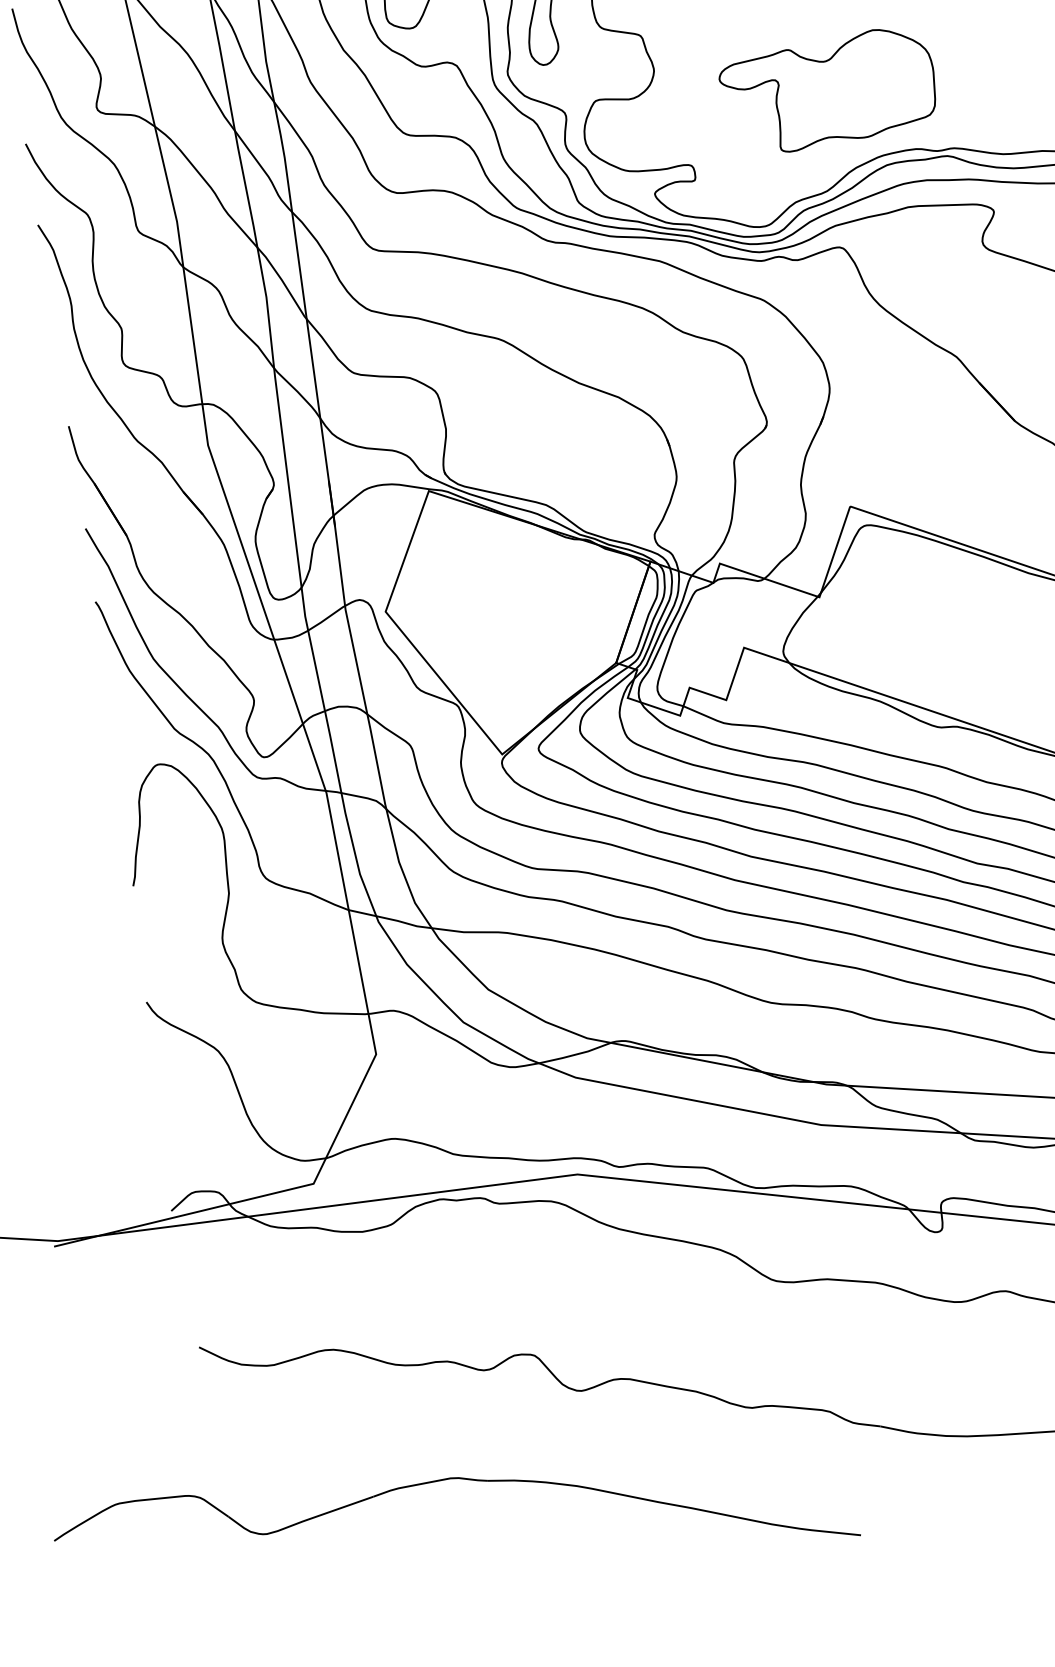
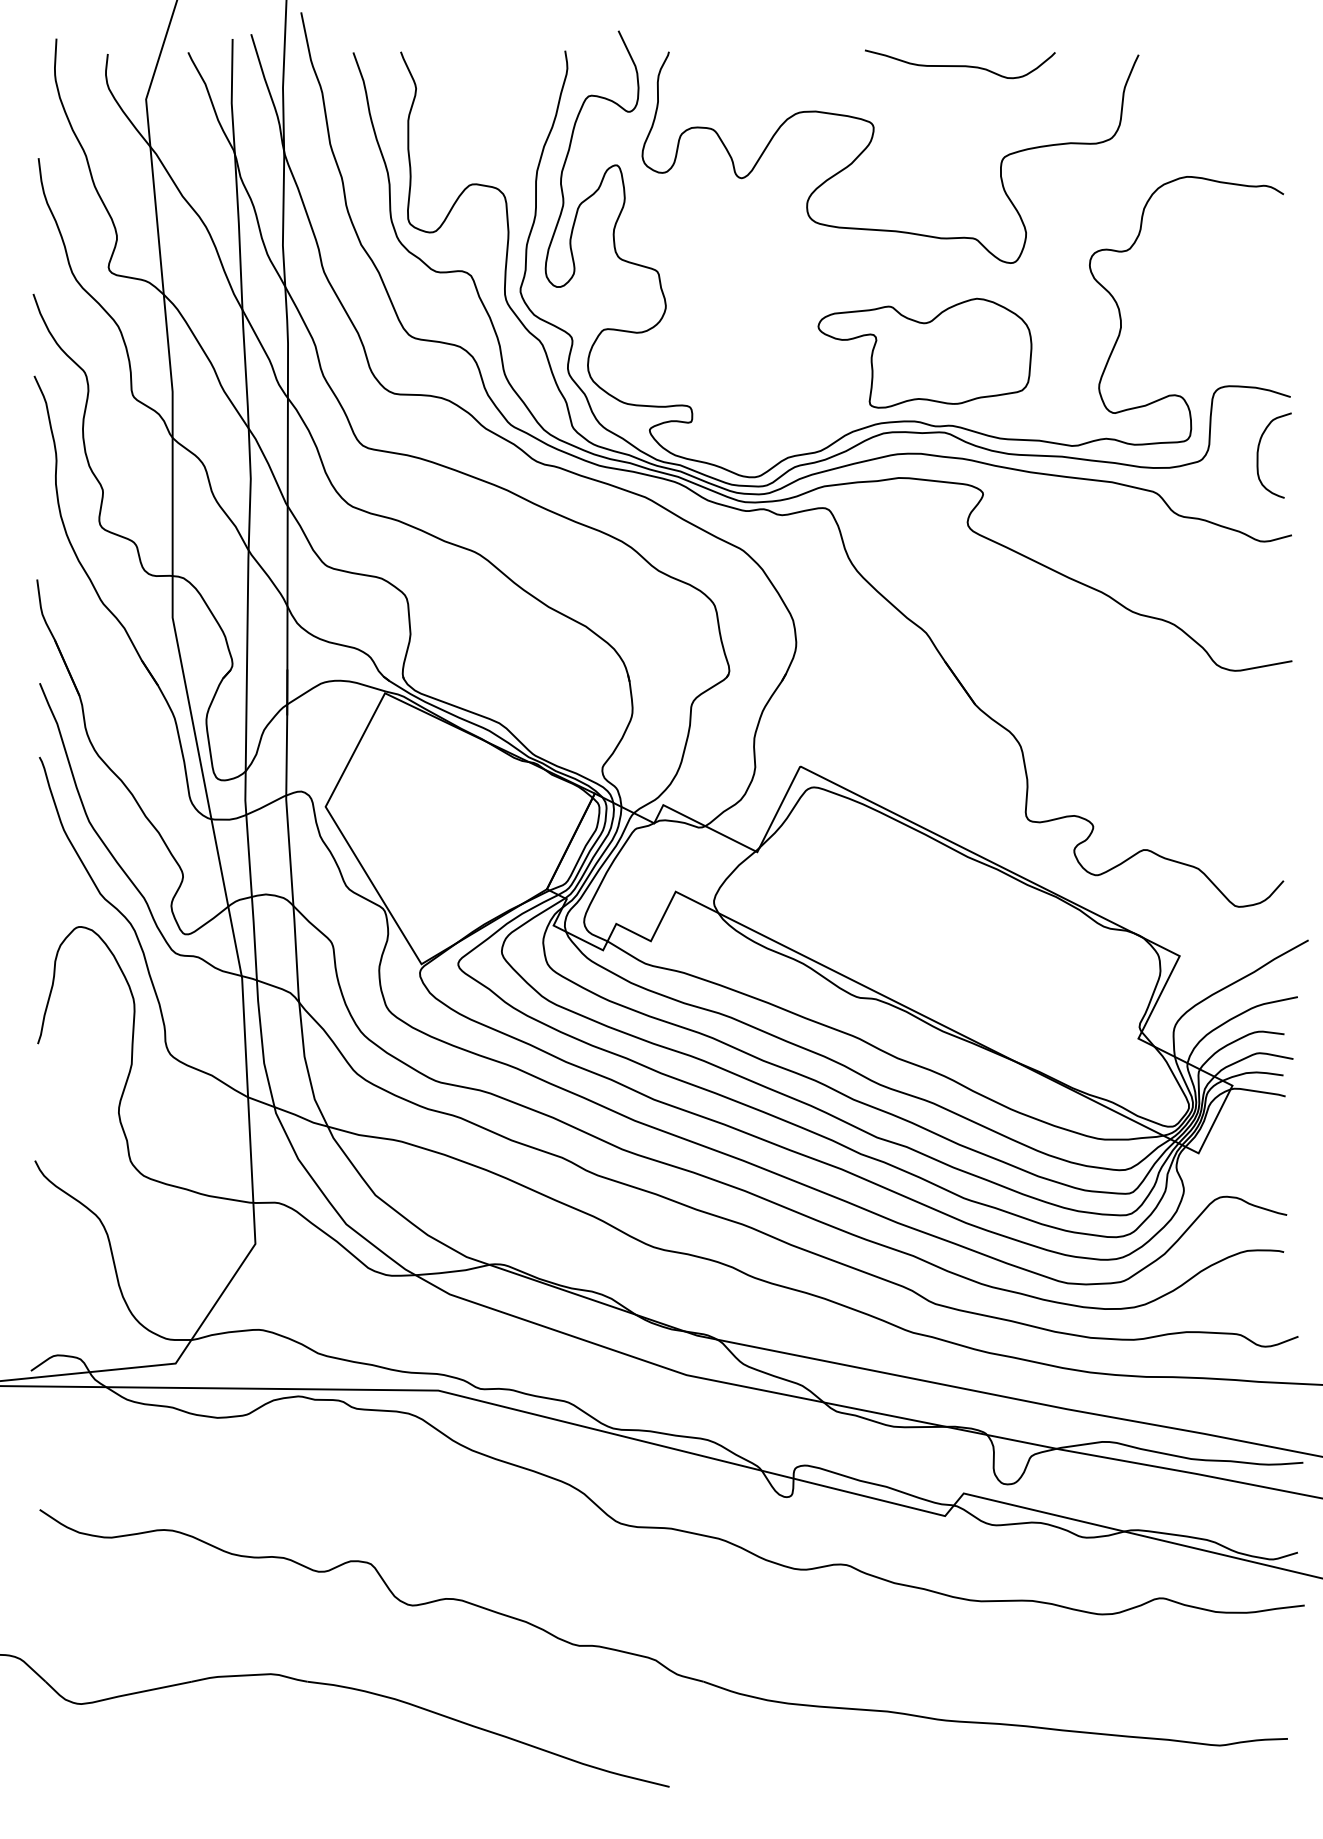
part: (828, 90) -> (924, 352), moved

